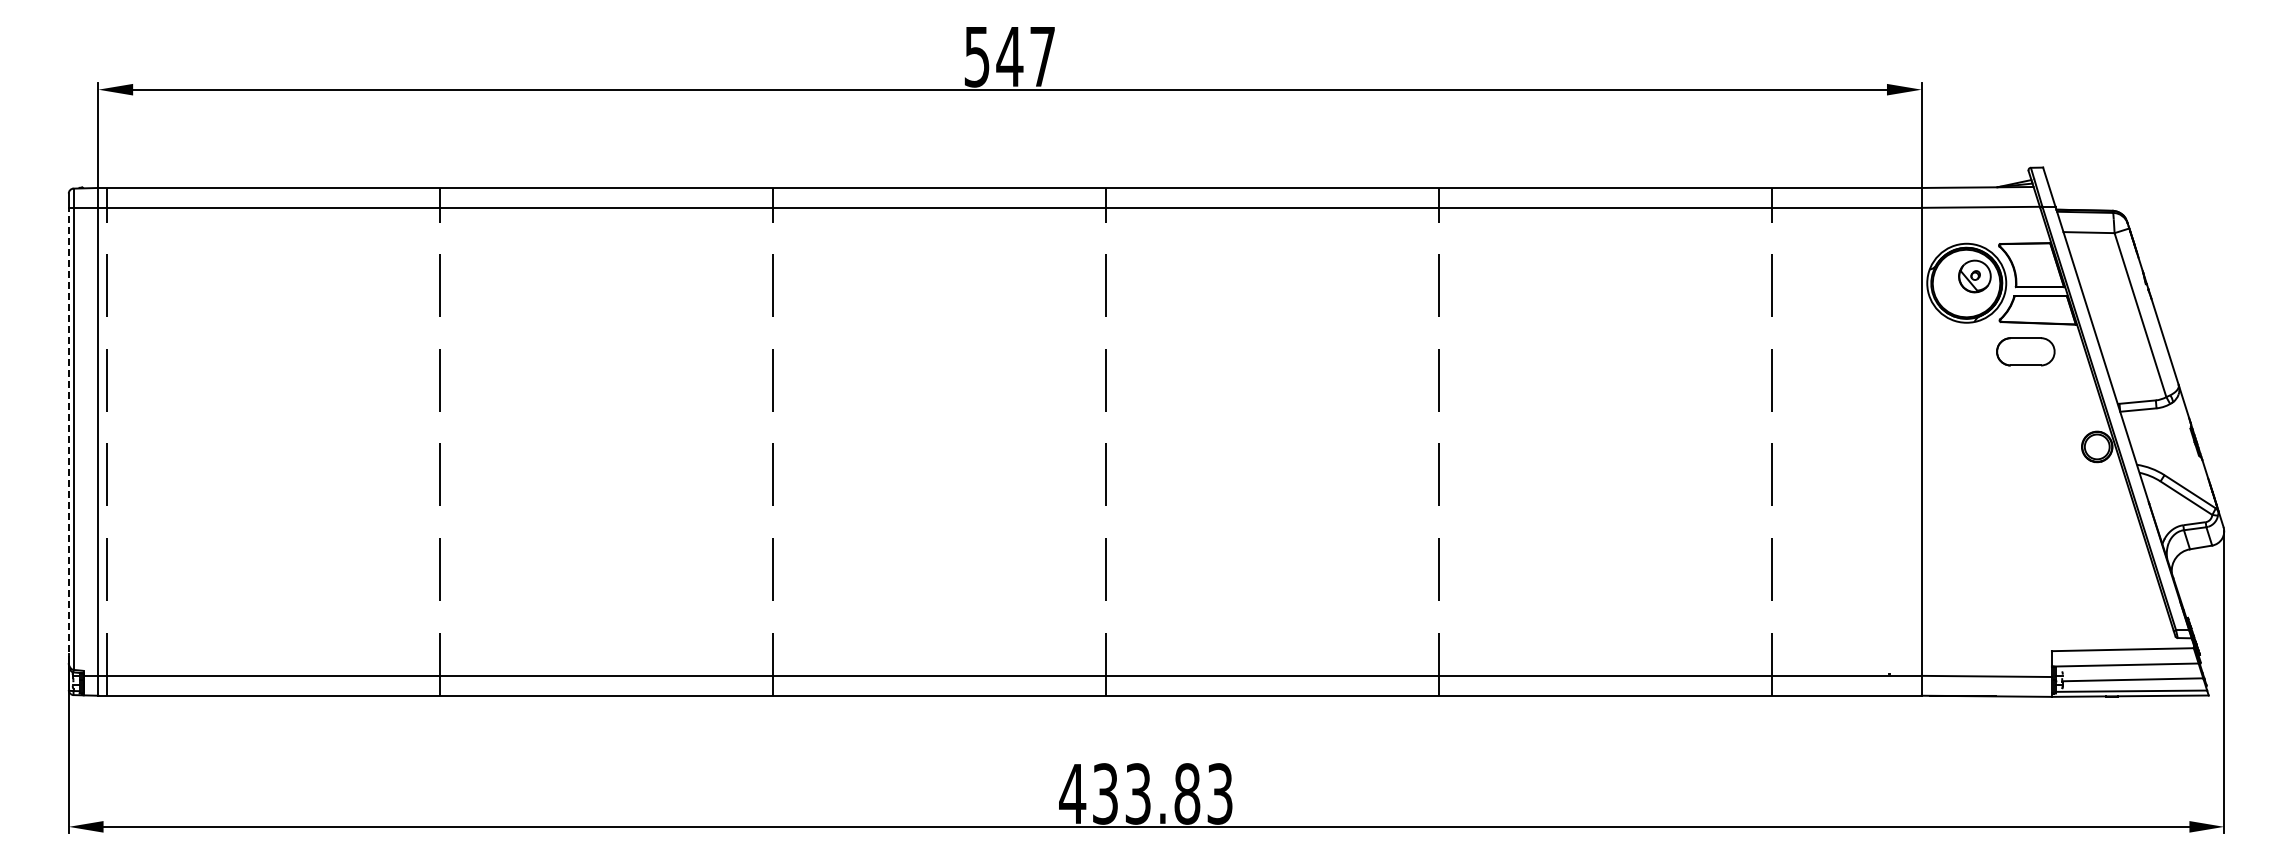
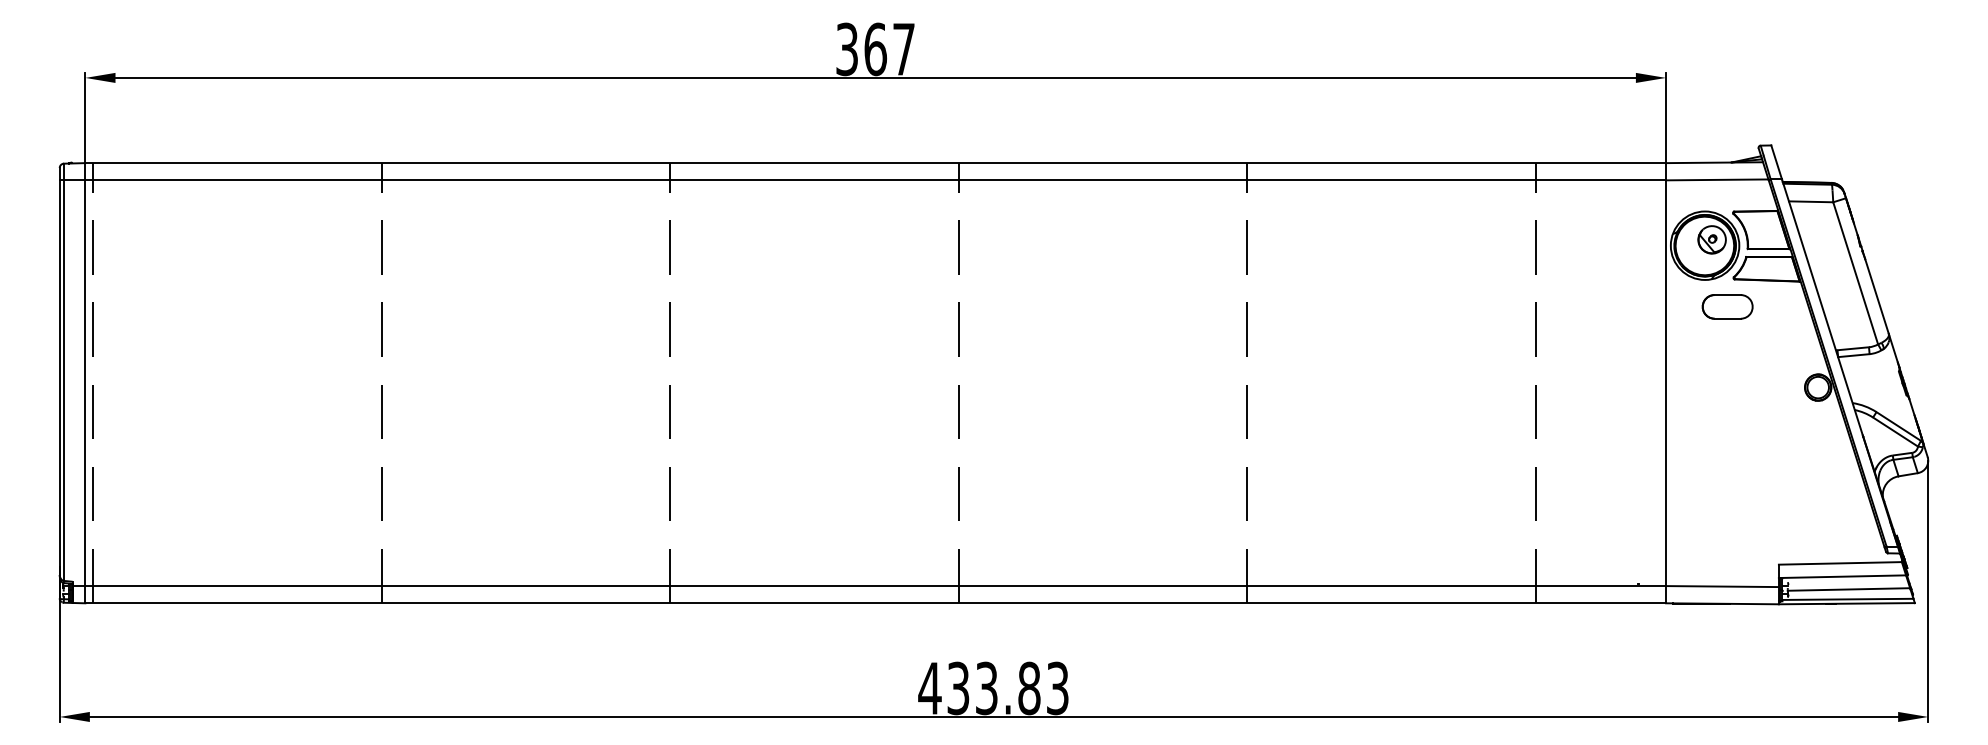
text: (994, 56) -> (862, 49), 547 -> 367
part: (2025, 351) -> (1727, 306), moved
line: (68, 435) -> (59, 377), dashed -> solid

